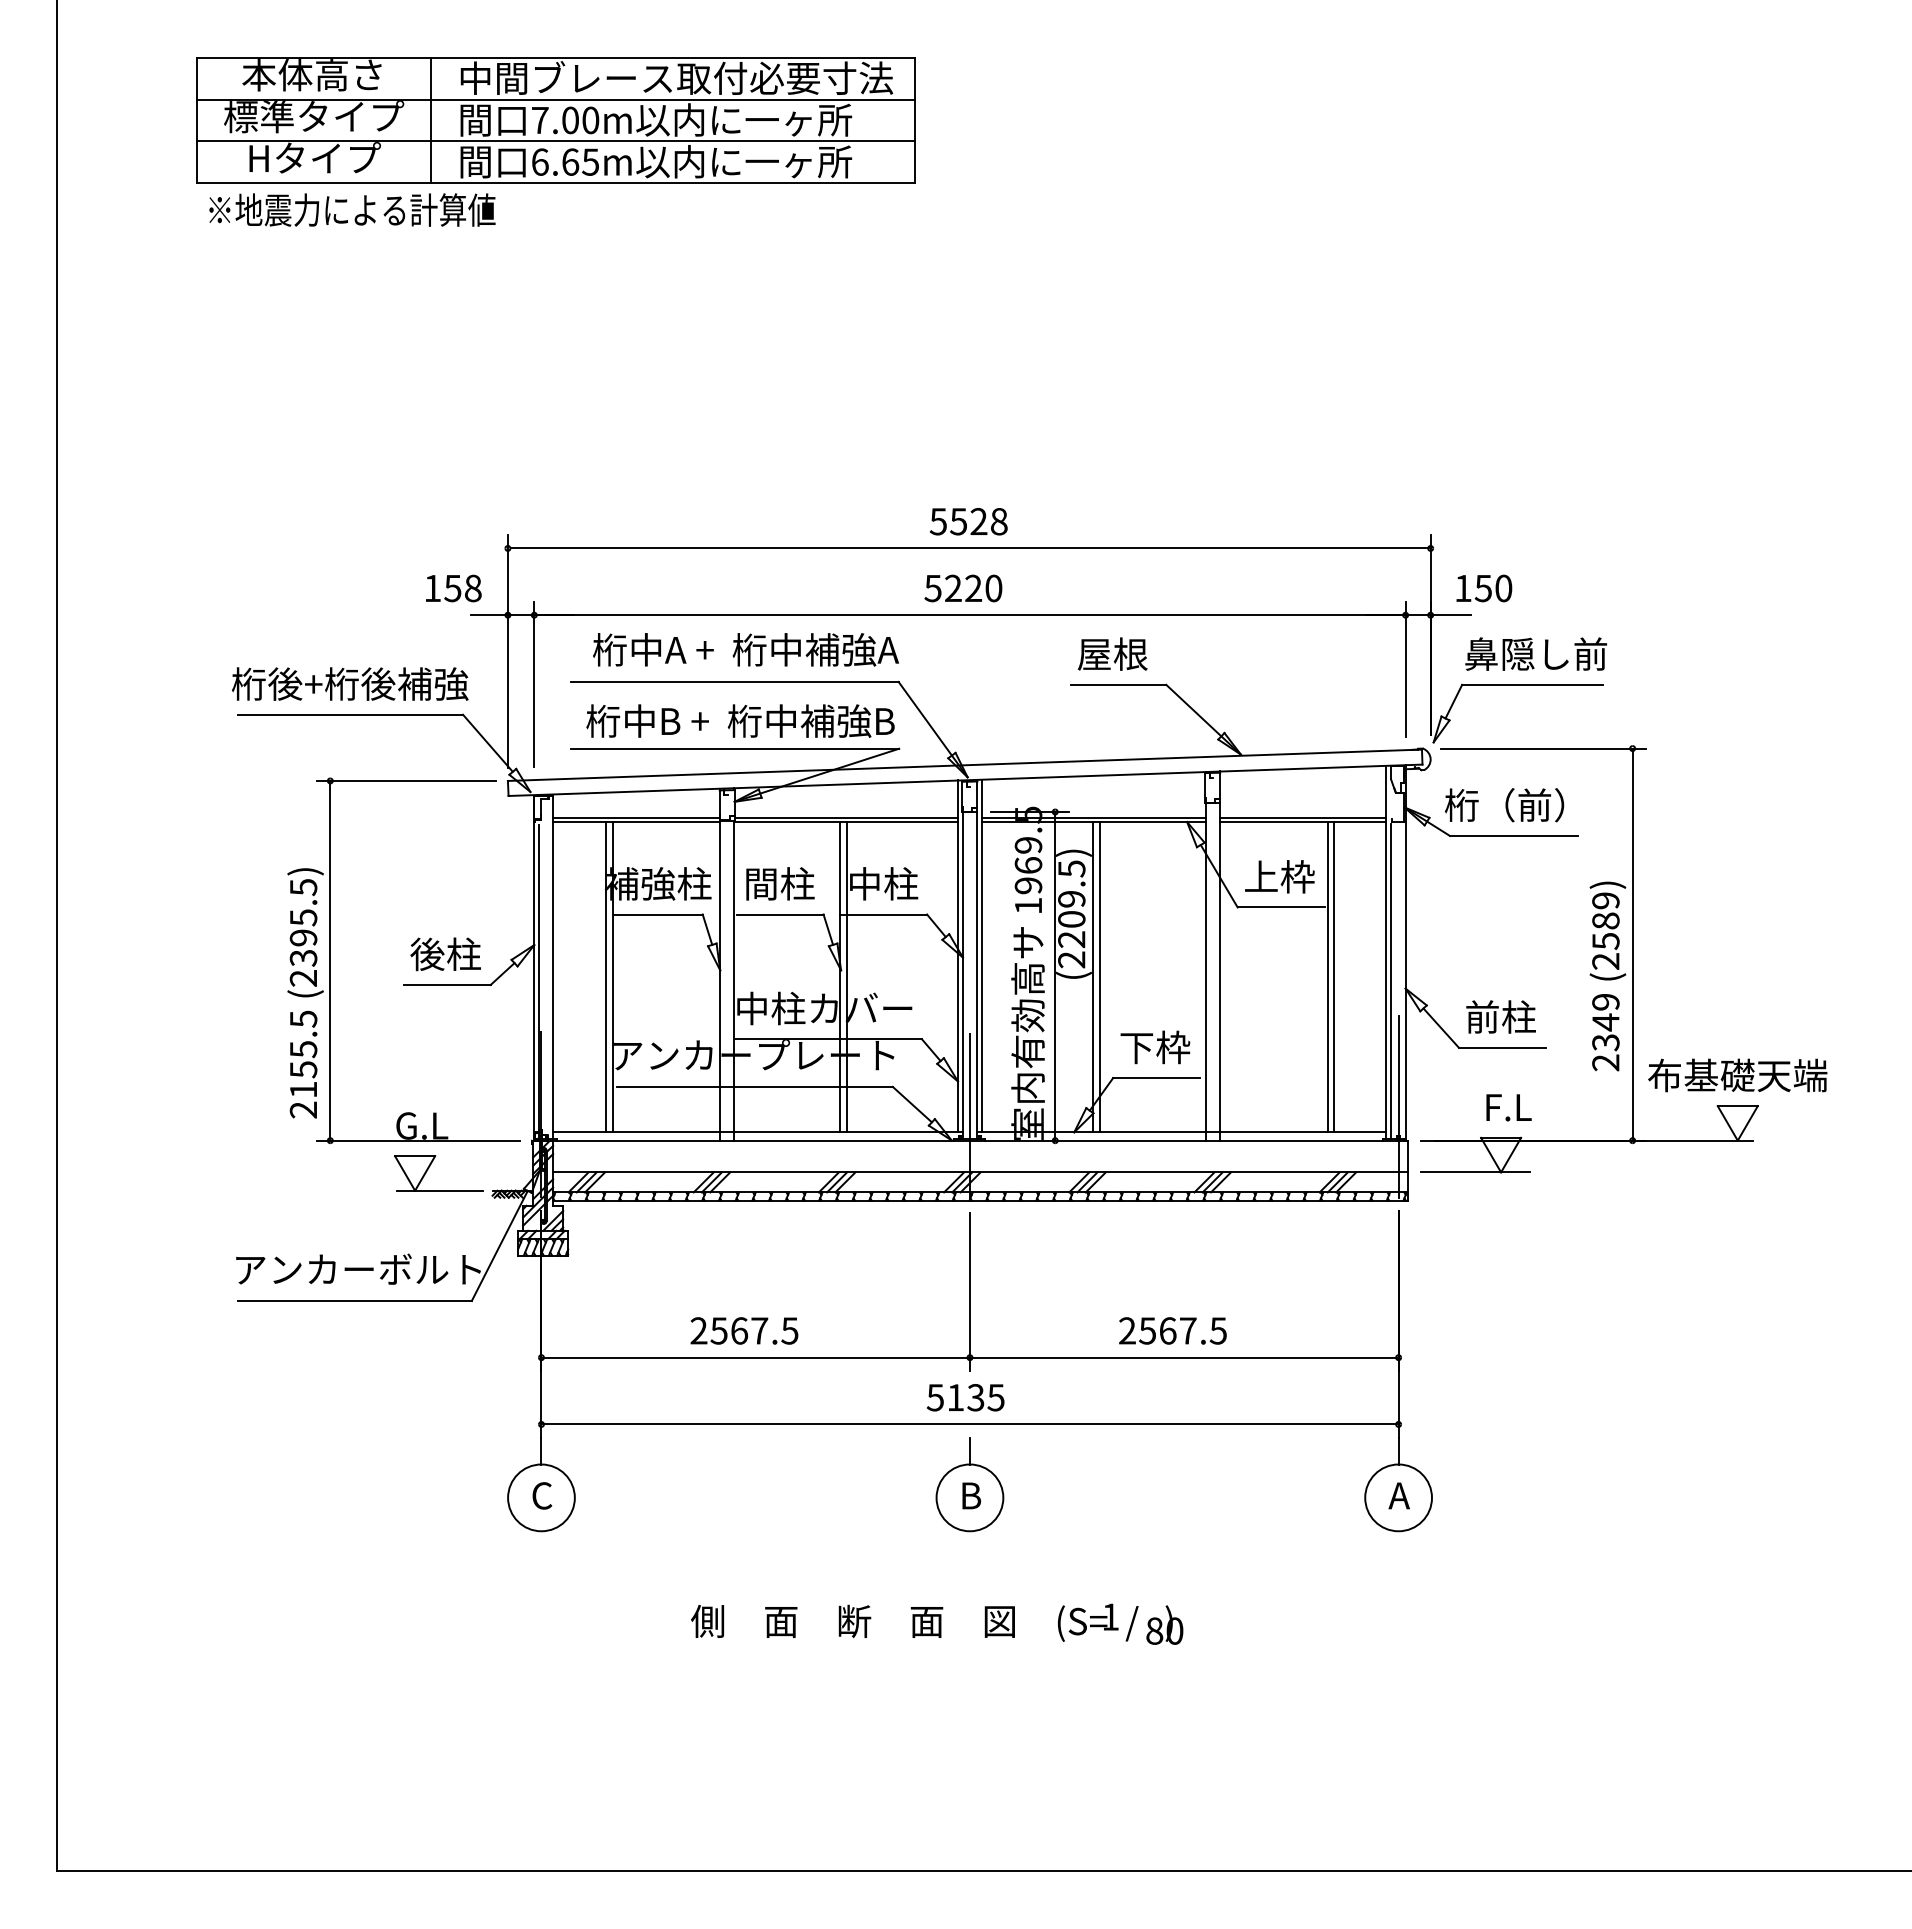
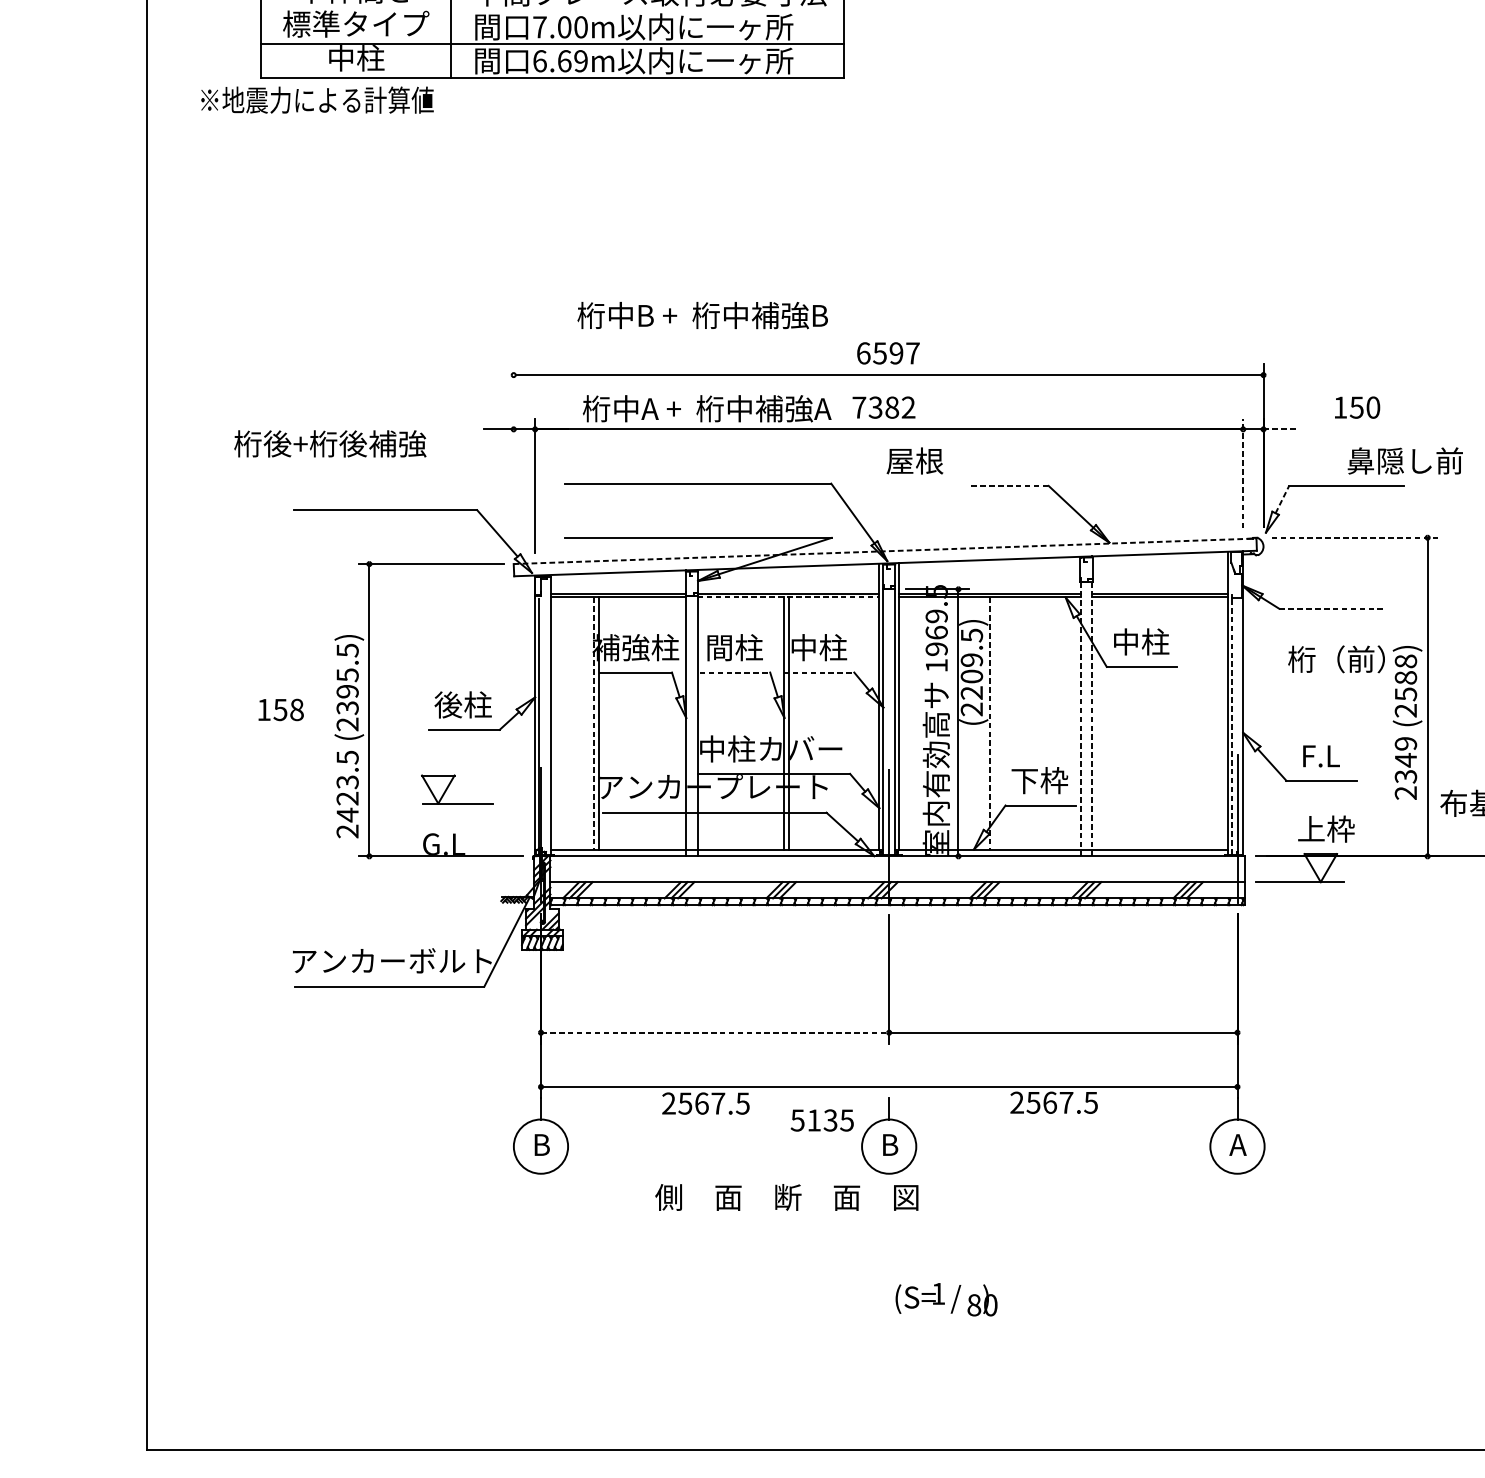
line: (555, 99) -> (552, 10), removed
text: (315, 158) -> (357, 58), Hタイプ -> 中柱
text: (590, 161) -> (580, 60), 6.65m -> 6.69m
text: (352, 209) -> (317, 99), moved
text: (968, 521) -> (887, 353), 5528 -> 6597
text: (453, 588) -> (280, 709), moved
text: (963, 588) -> (883, 407), 5220 -> 7382
text: (1484, 588) -> (1357, 407), moved
line: (1451, 615) -> (1280, 429), solid -> dashed
text: (745, 649) -> (706, 408), moved
line: (507, 651) -> (513, 458), removed
text: (1112, 653) -> (914, 460), moved
text: (1535, 653) -> (1404, 460), moved
line: (1405, 669) -> (1243, 473), solid -> dashed
text: (350, 683) -> (330, 443), moved
line: (1118, 684) -> (1009, 485), solid -> dashed
line: (1453, 701) -> (1282, 499), solid -> dashed
text: (740, 720) -> (702, 315), moved
line: (1543, 748) -> (1355, 537), solid -> dashed
line: (965, 765) -> (885, 551), solid -> dashed
text: (1504, 805) -> (1336, 659), moved
line: (846, 822) -> (788, 597), solid -> dashed
line: (1514, 835) -> (1331, 608), solid -> dashed
text: (1279, 876) -> (1140, 641), 上枠 -> 中柱
text: (1605, 900) -> (1405, 661), (2589) -> (2588)
line: (780, 914) -> (735, 672), solid -> dashed
line: (884, 914) -> (819, 672), solid -> dashed
line: (1205, 971) -> (1080, 718), solid -> dashed
line: (1219, 971) -> (1091, 718), solid -> dashed
line: (606, 977) -> (593, 723), solid -> dashed
line: (1093, 977) -> (989, 723), solid -> dashed
line: (1099, 977) -> (994, 723), removed
line: (1327, 977) -> (1179, 723), removed
line: (1333, 977) -> (1184, 723), removed
line: (1391, 981) -> (1231, 727), solid -> dashed
text: (1500, 1016) -> (1320, 755), 前柱 -> F.L
text: (303, 1070) -> (347, 799), 2155.5 -> 2423.5
text: (1507, 1106) -> (1325, 828), F.L -> 上枠
part: (429, 1168) -> (449, 785), moved
text: (744, 1330) -> (705, 1103), moved
text: (1172, 1330) -> (1053, 1102), moved
line: (756, 1357) -> (715, 1032), solid -> dashed
text: (965, 1397) -> (822, 1120), moved
text: (542, 1495) -> (541, 1144), C -> B
text: (852, 1621) -> (786, 1197), moved
text: (1120, 1623) -> (946, 1299), moved

